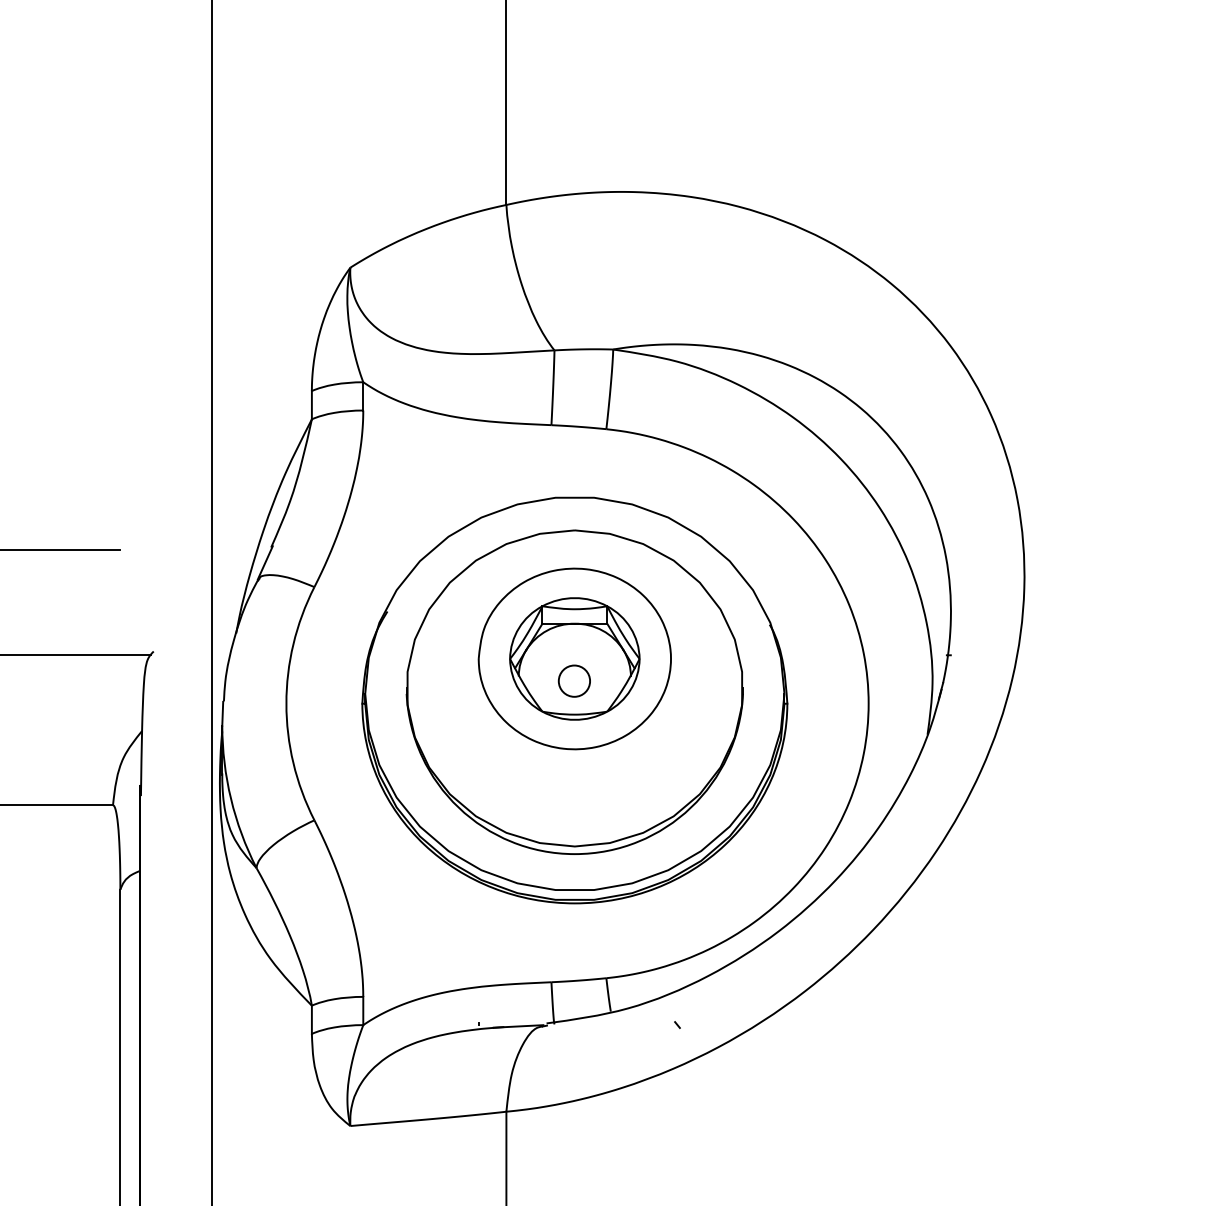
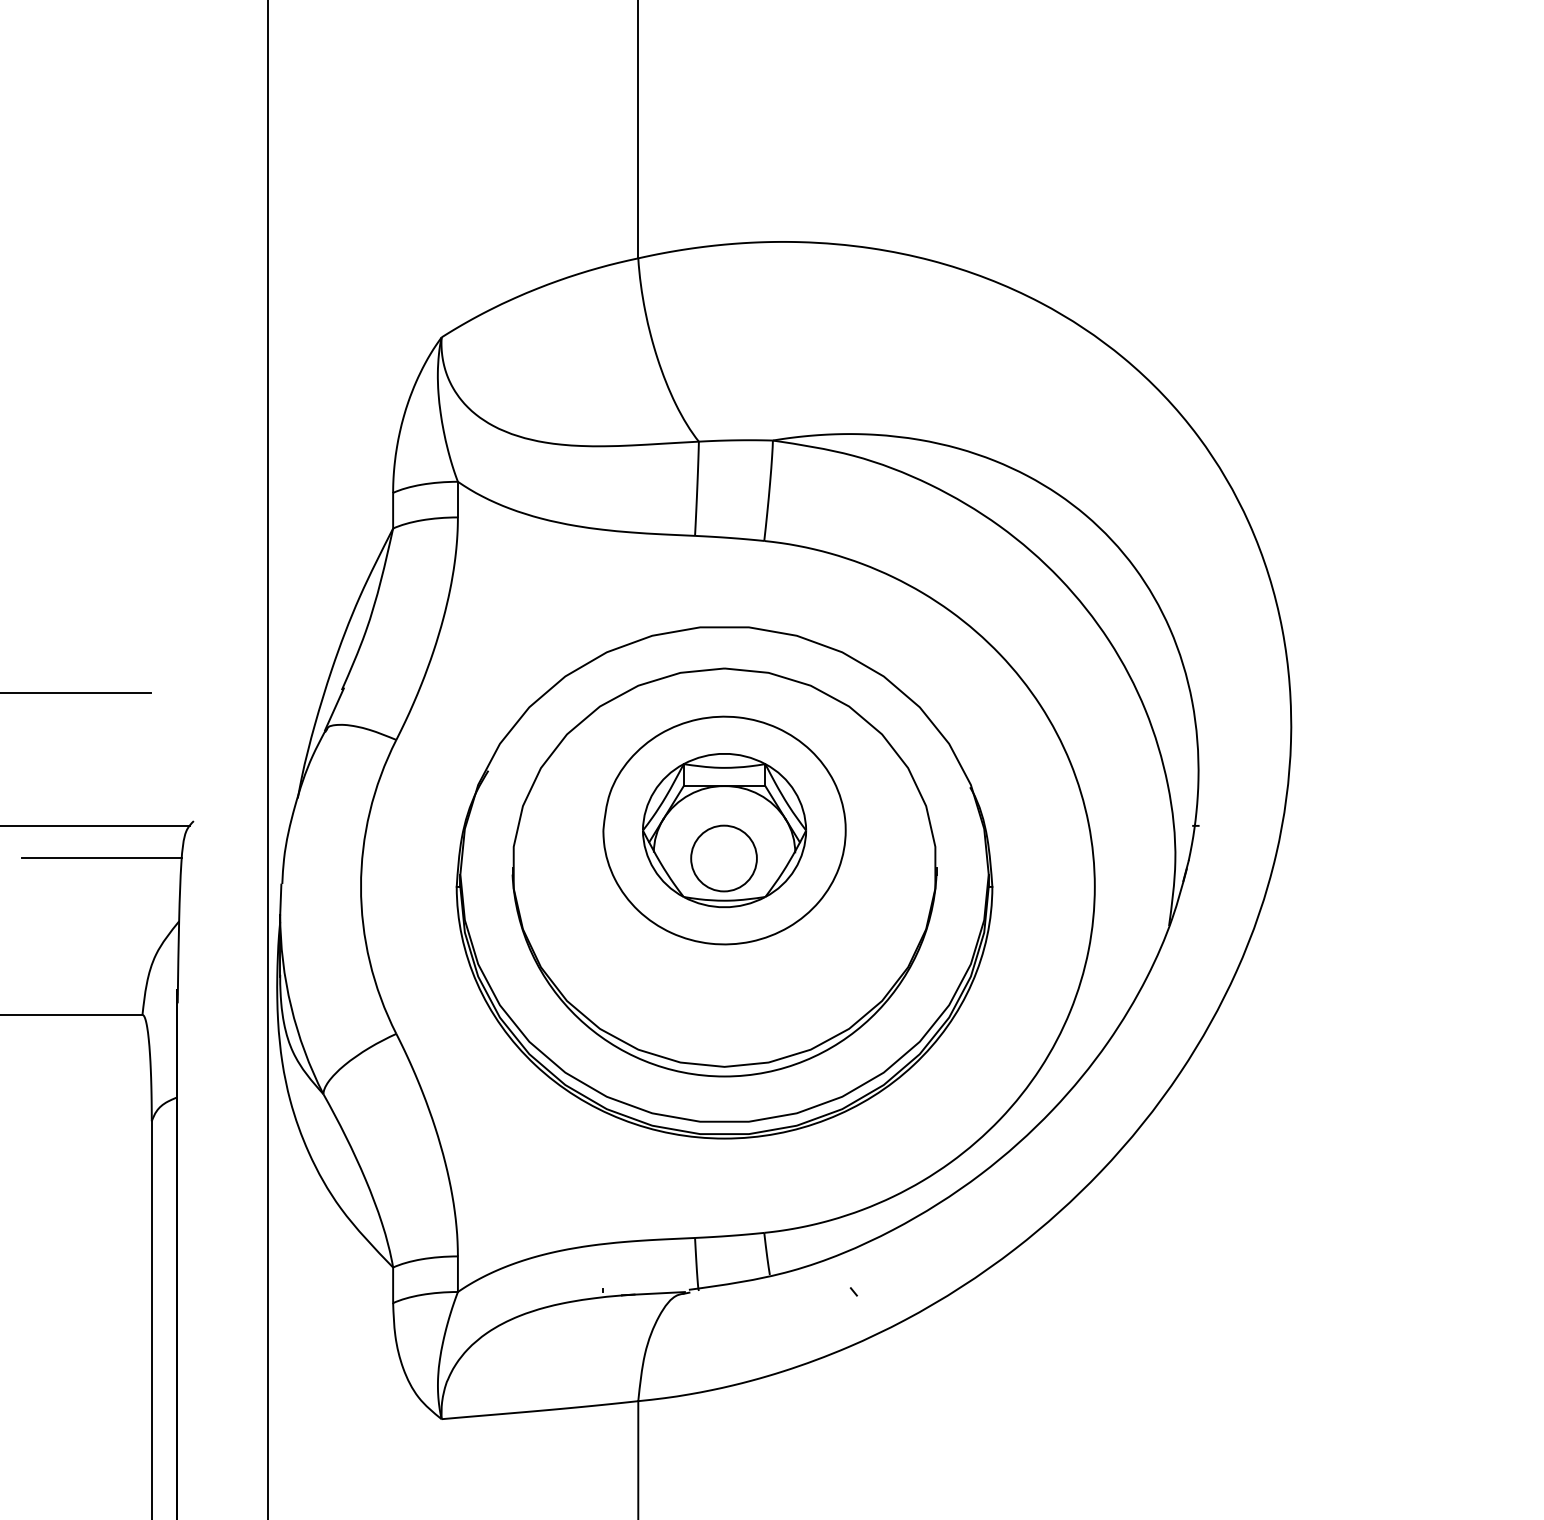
line: (80, 680) -> (101, 857), added
circle: (574, 681) -> (724, 858), size x1.67

